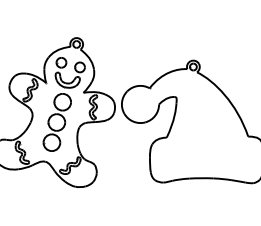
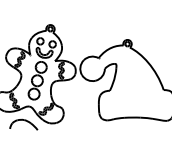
part: (35, 188) -> (23, 124), added

